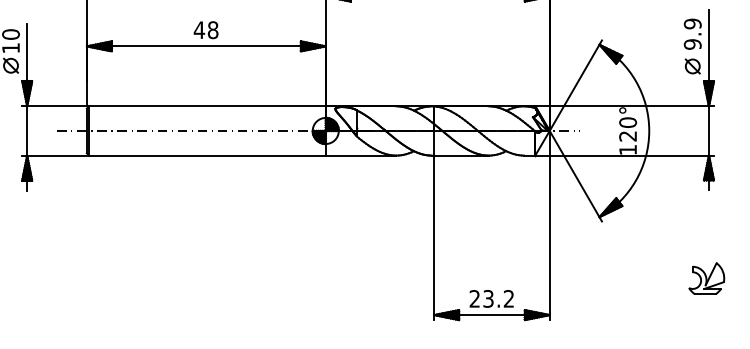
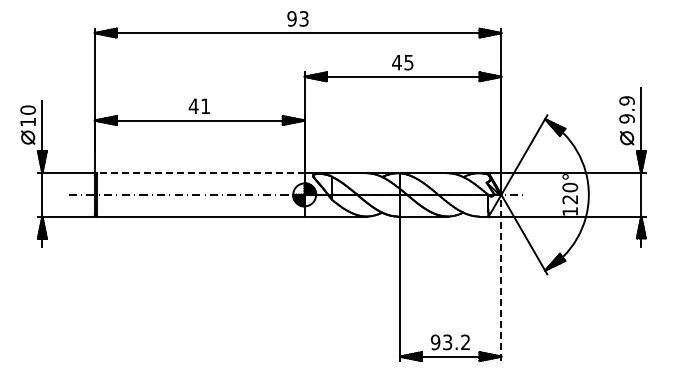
text: (212, 30) -> (205, 106), 48 -> 41
line: (207, 106) -> (200, 173), solid -> dashed
line: (549, 225) -> (501, 277), solid -> dashed
part: (706, 278) -> (639, 324), removed
text: (474, 299) -> (435, 342), 23.2 -> 93.2

